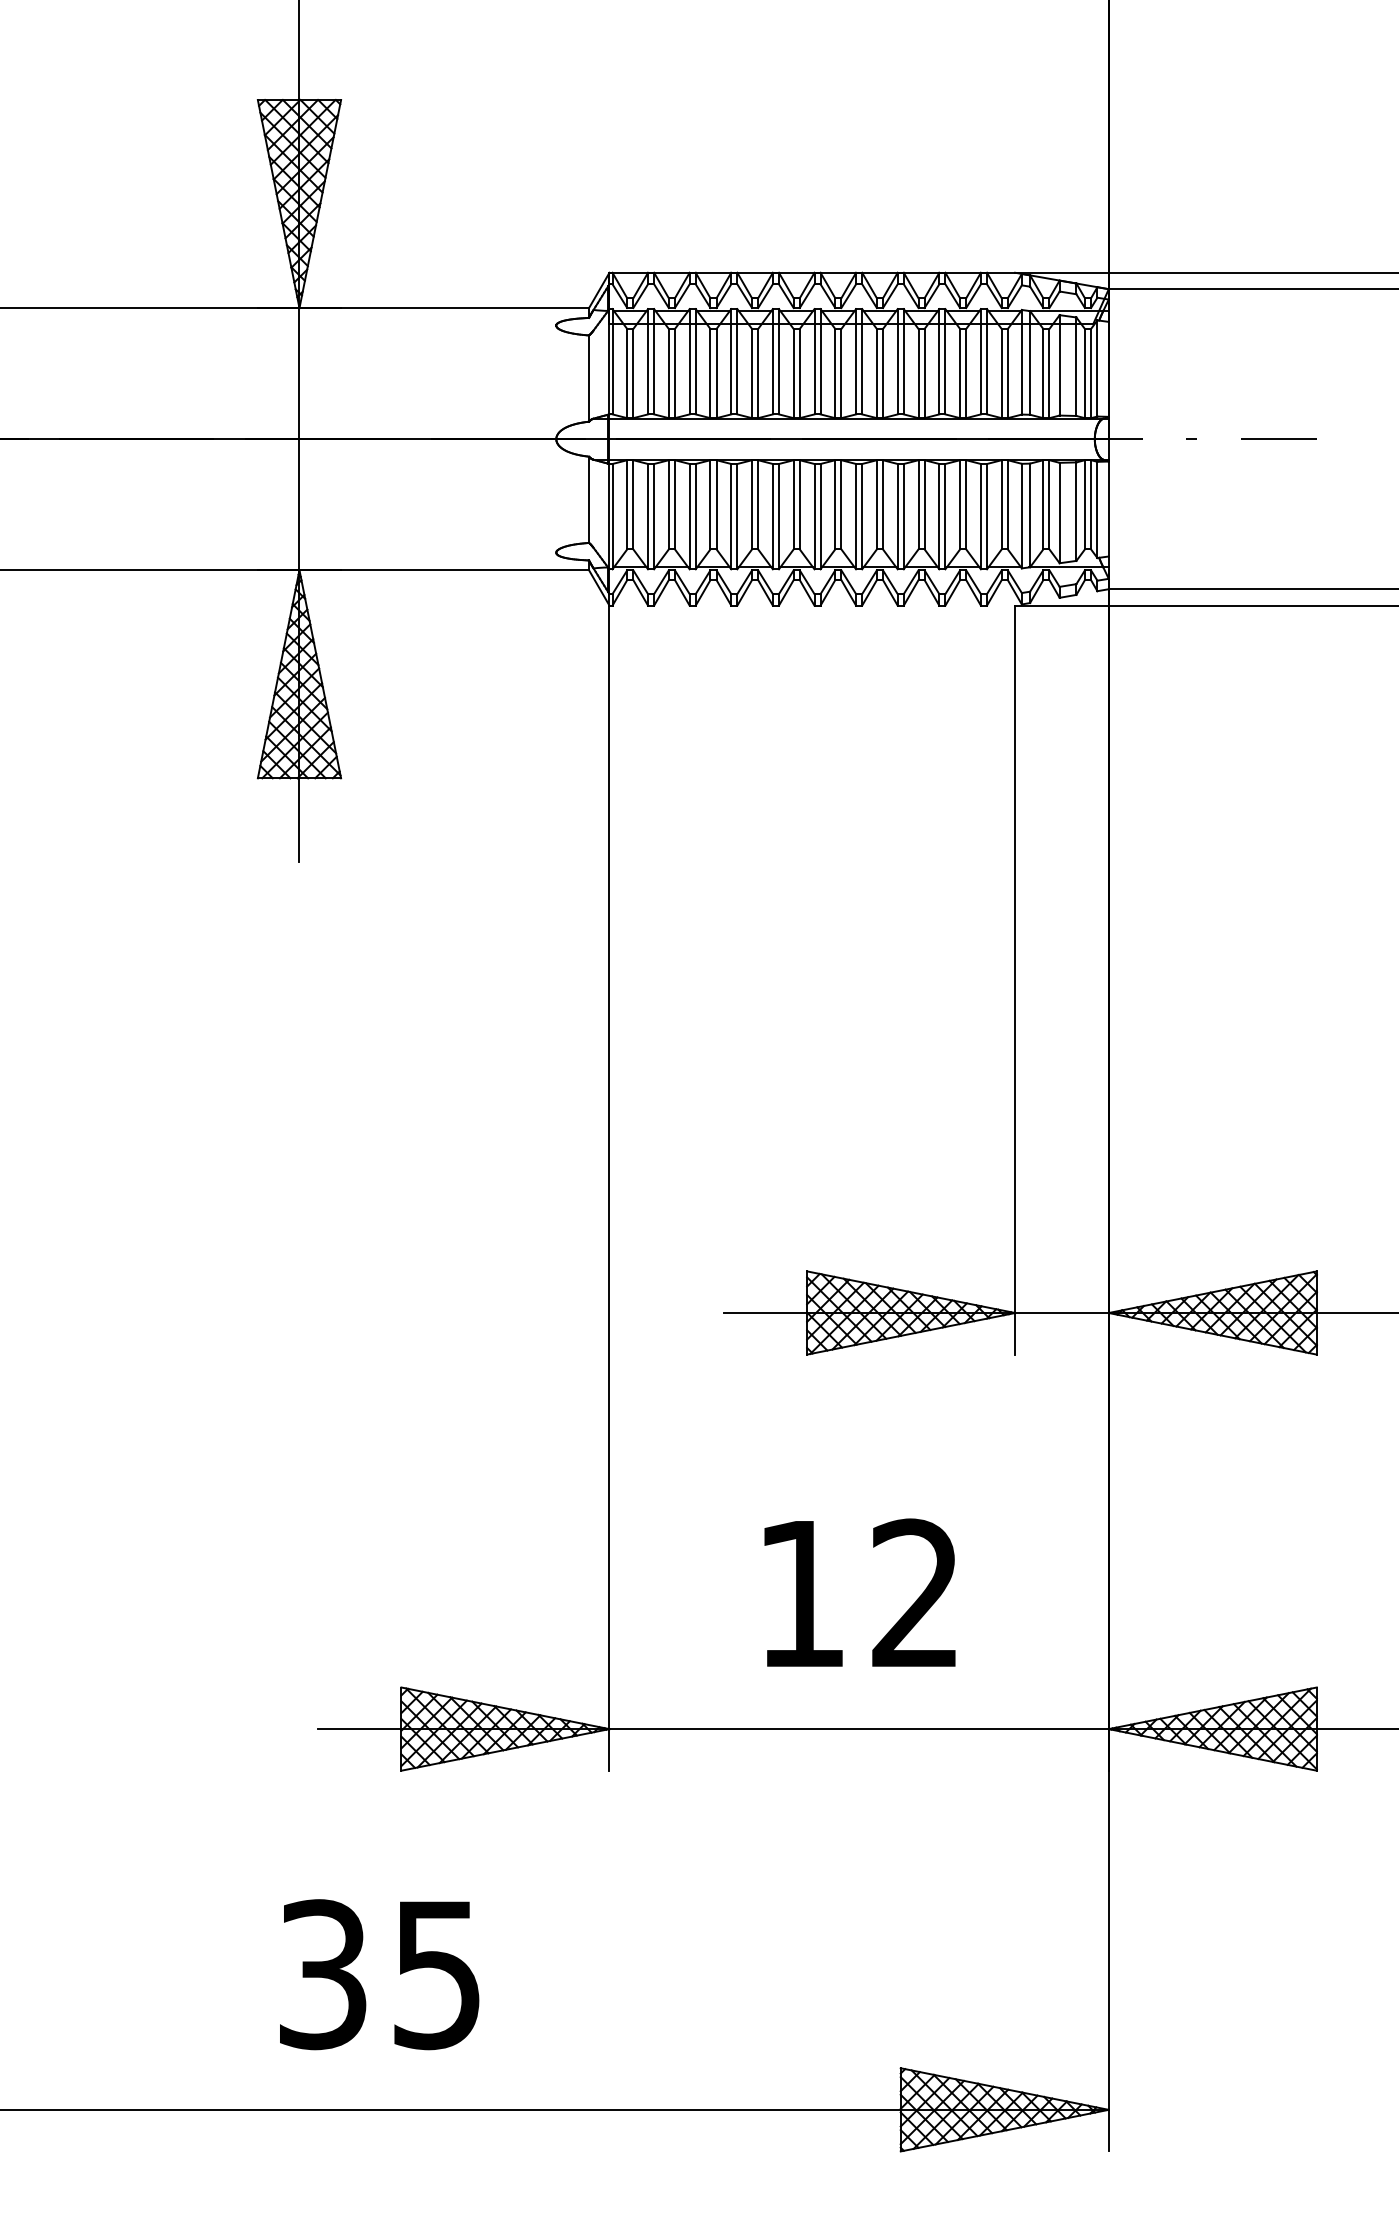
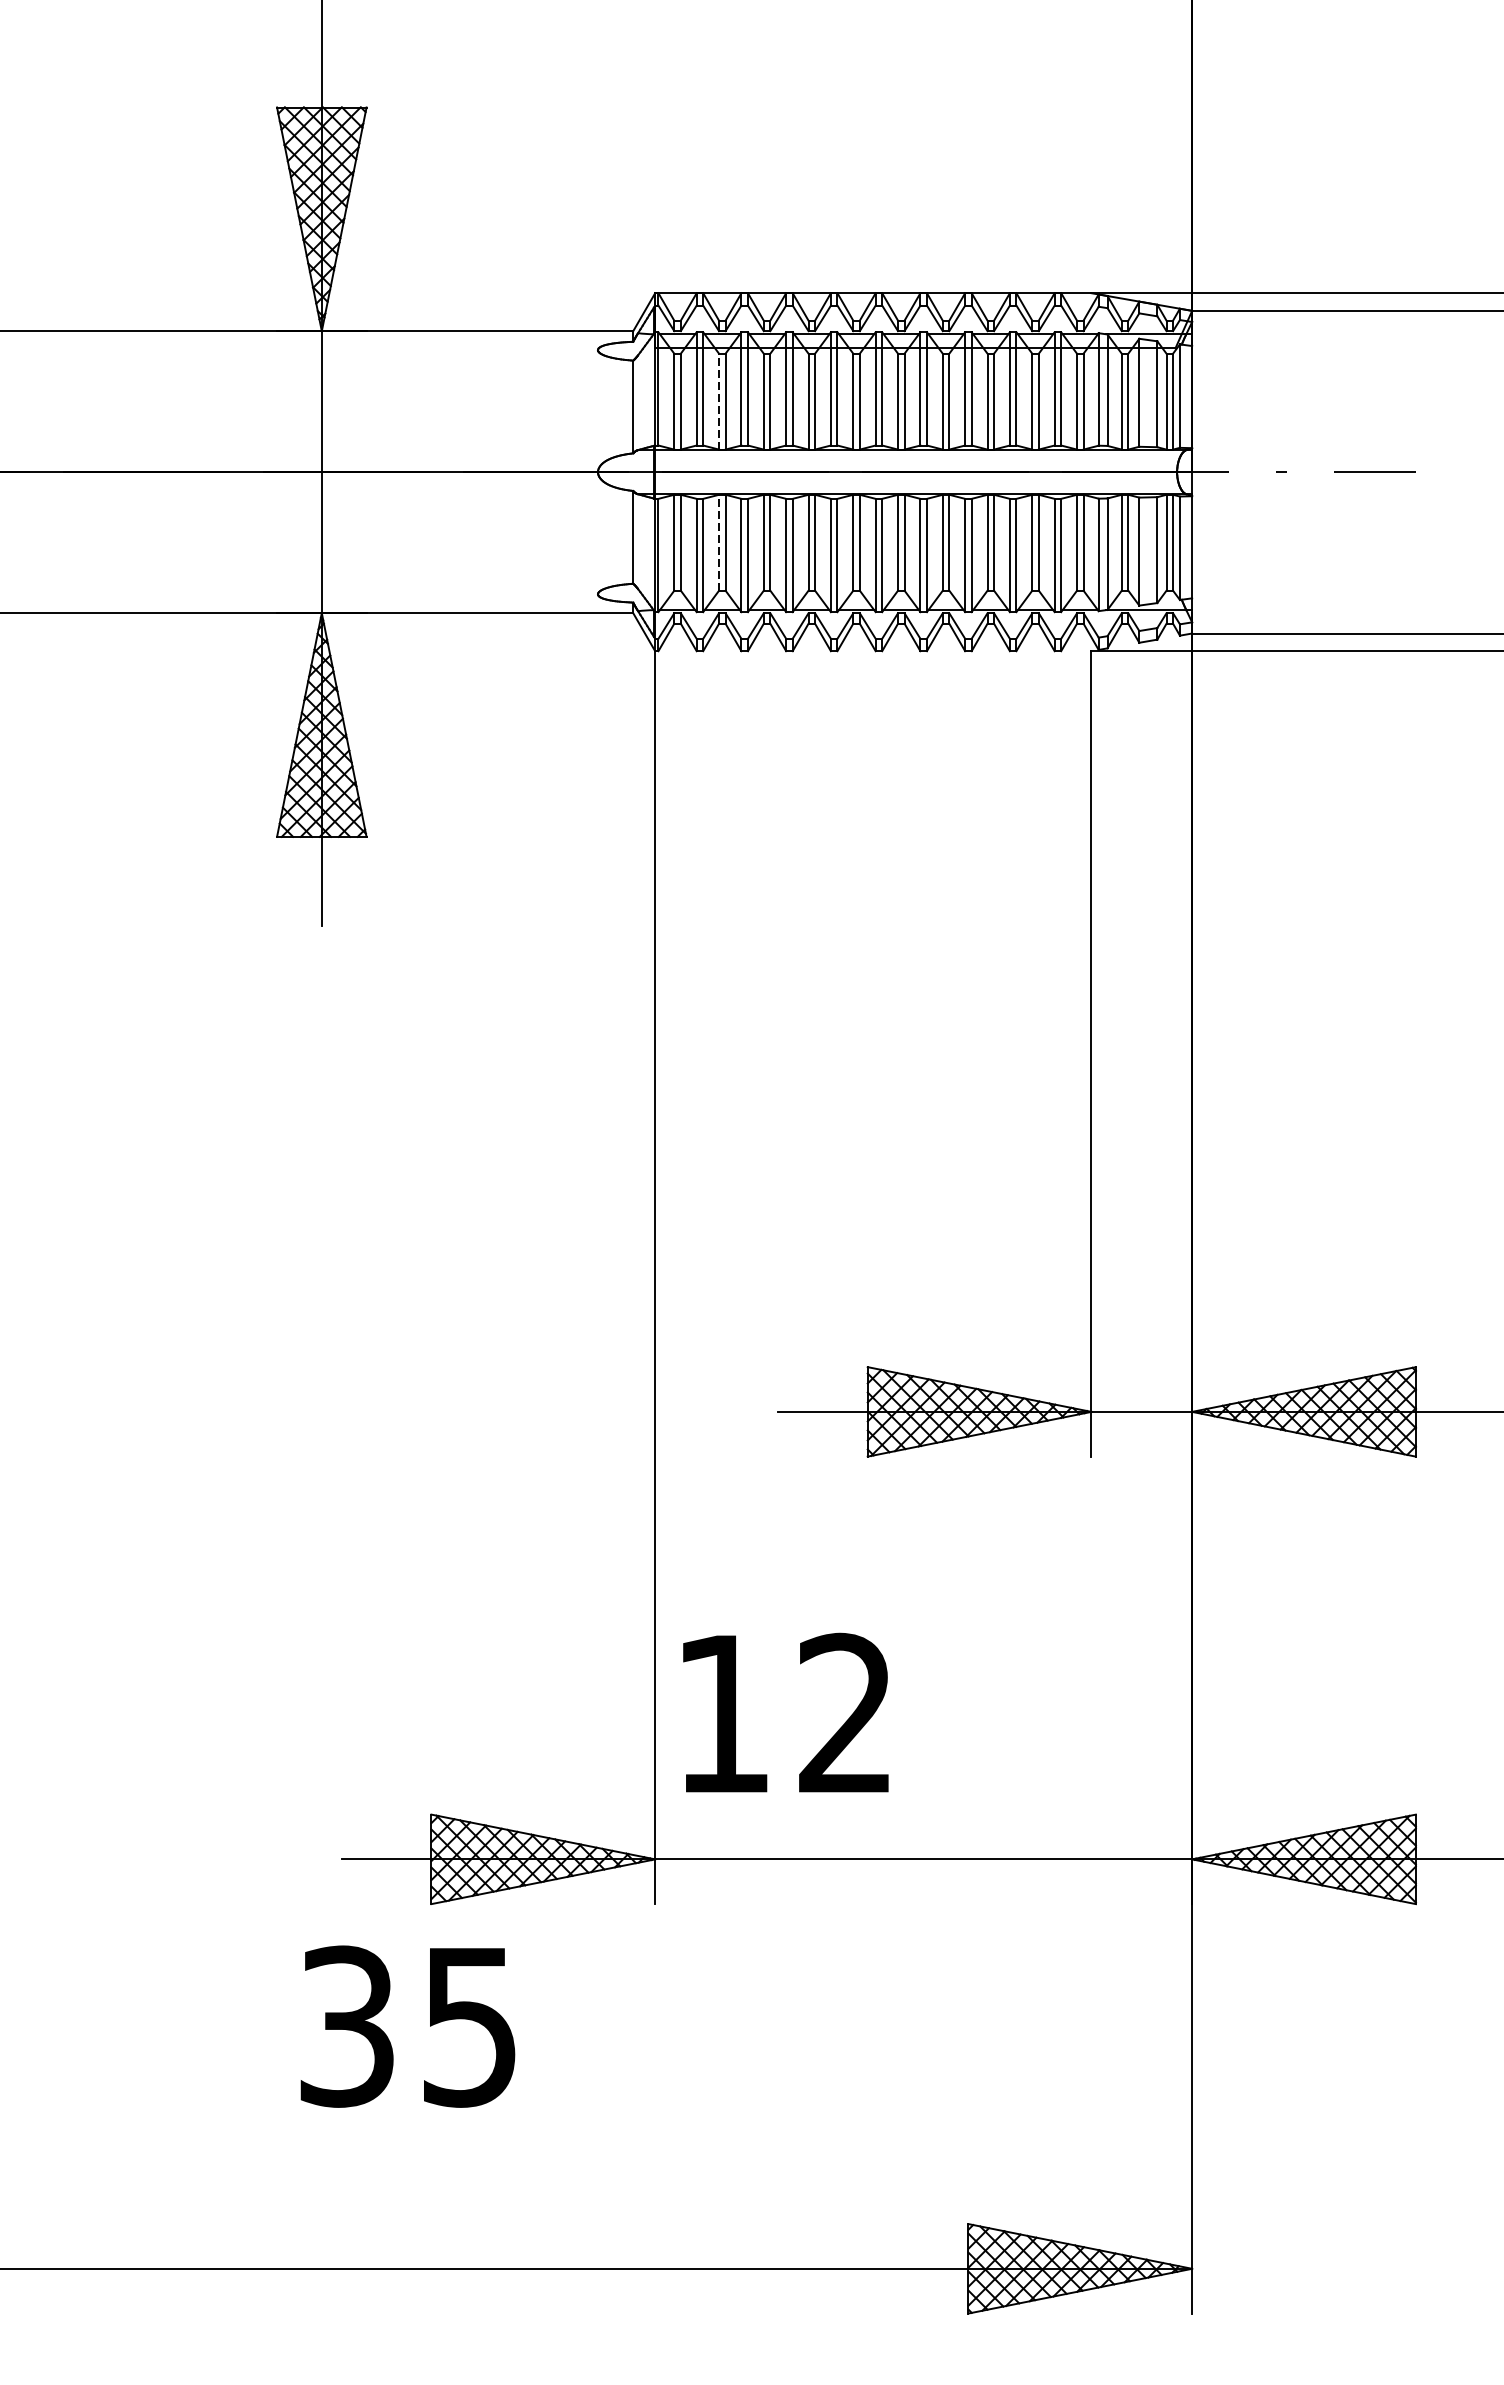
line: (668, 373) -> (718, 401), solid -> dashed
line: (668, 504) -> (718, 542), solid -> dashed
text: (859, 1592) -> (785, 1712), moved
text: (379, 1974) -> (407, 2026), moved

